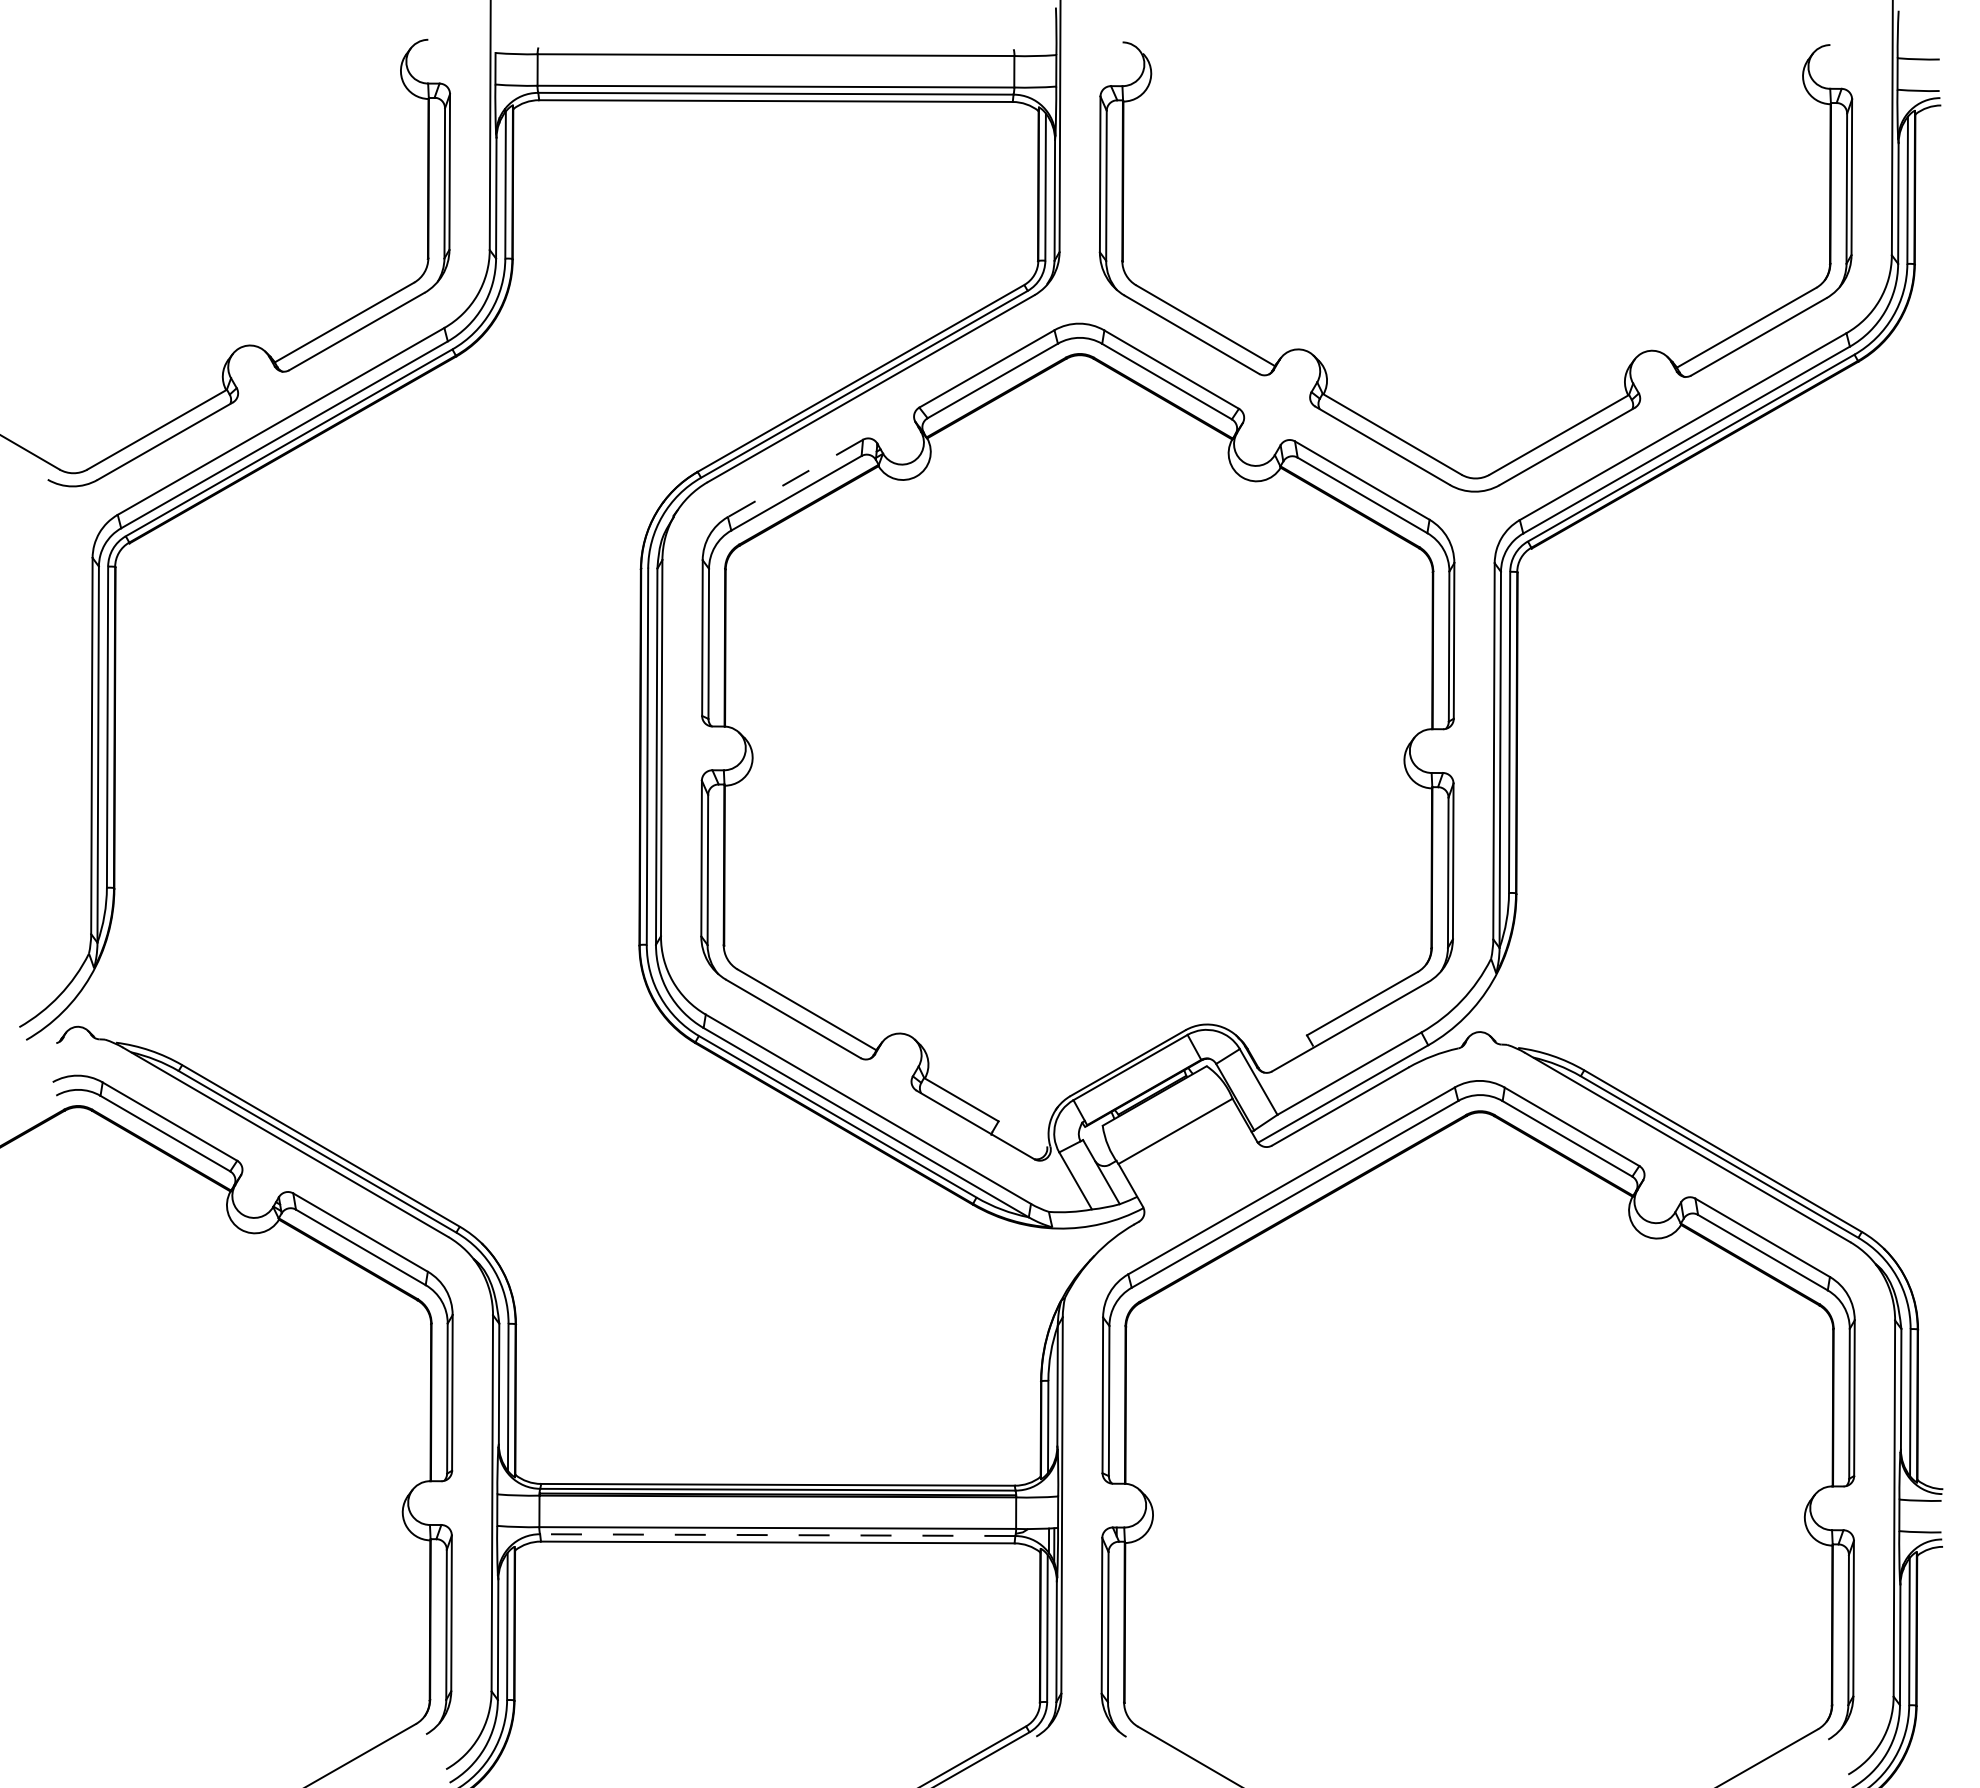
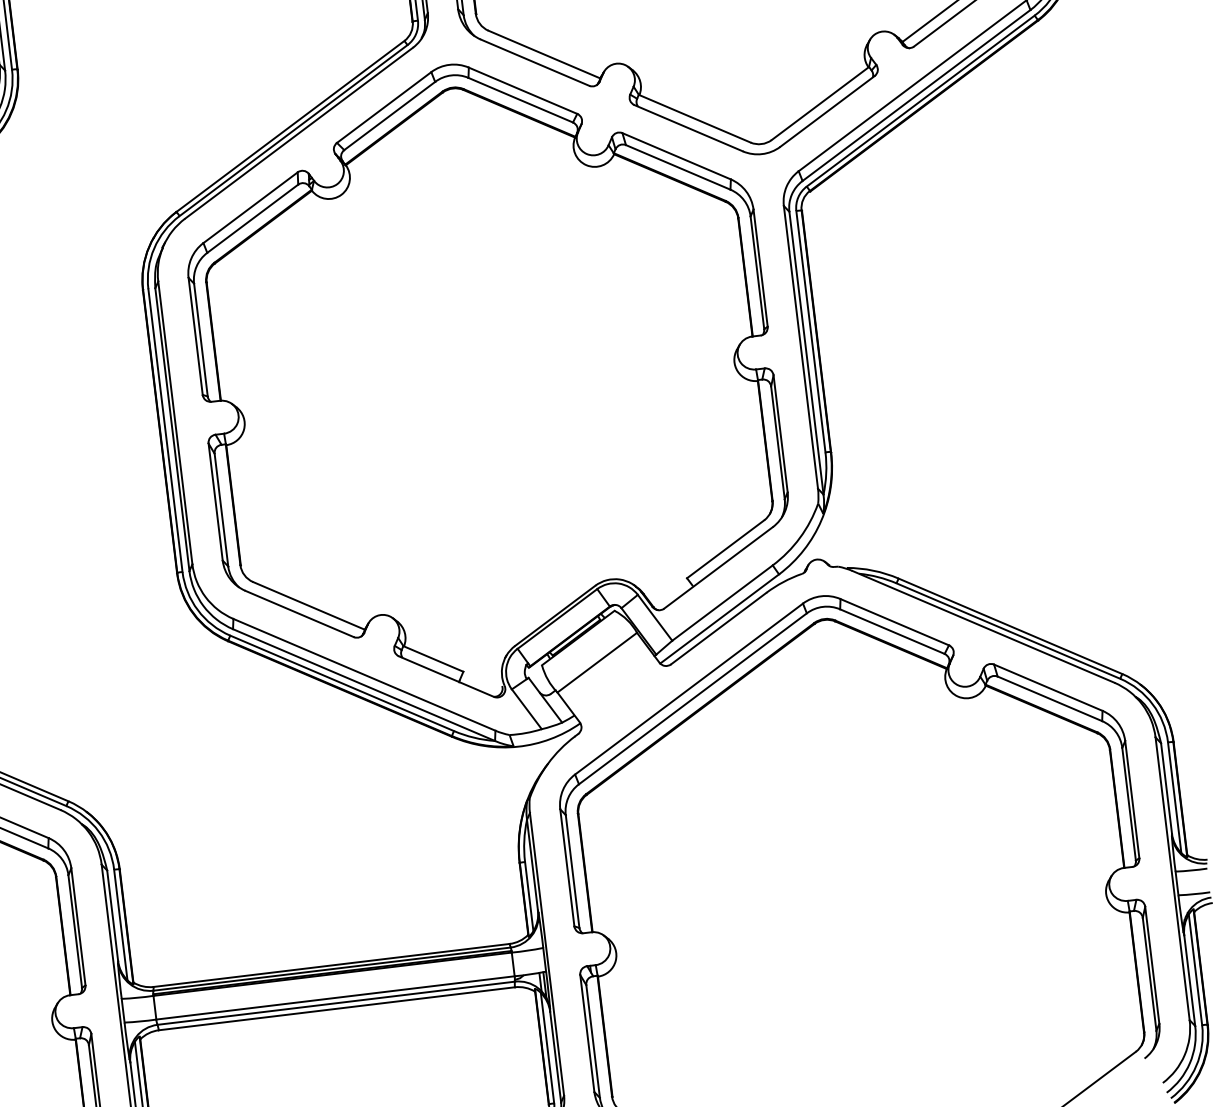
line: (795, 478) -> (250, 207), dashed -> solid
line: (777, 1535) -> (336, 1003), dashed -> solid

